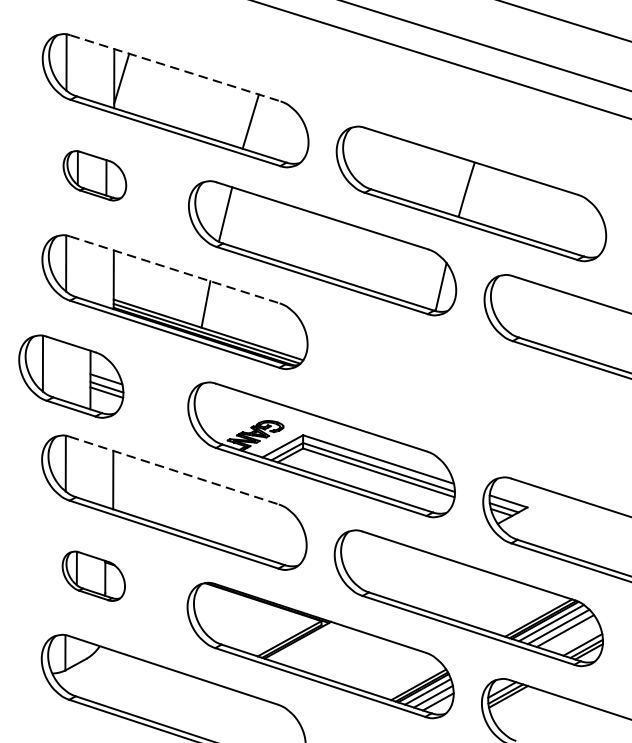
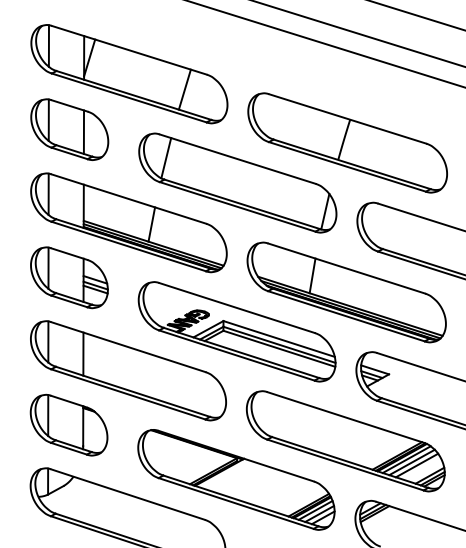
line: (175, 68) -> (129, 50), dashed -> solid
part: (94, 175) -> (69, 129), size x1.67
line: (175, 270) -> (129, 199), dashed -> solid
part: (71, 376) -> (69, 277), moved
part: (469, 396) -> (346, 292), added
line: (174, 471) -> (128, 347), dashed -> solid
part: (93, 575) -> (68, 424), size x1.67

